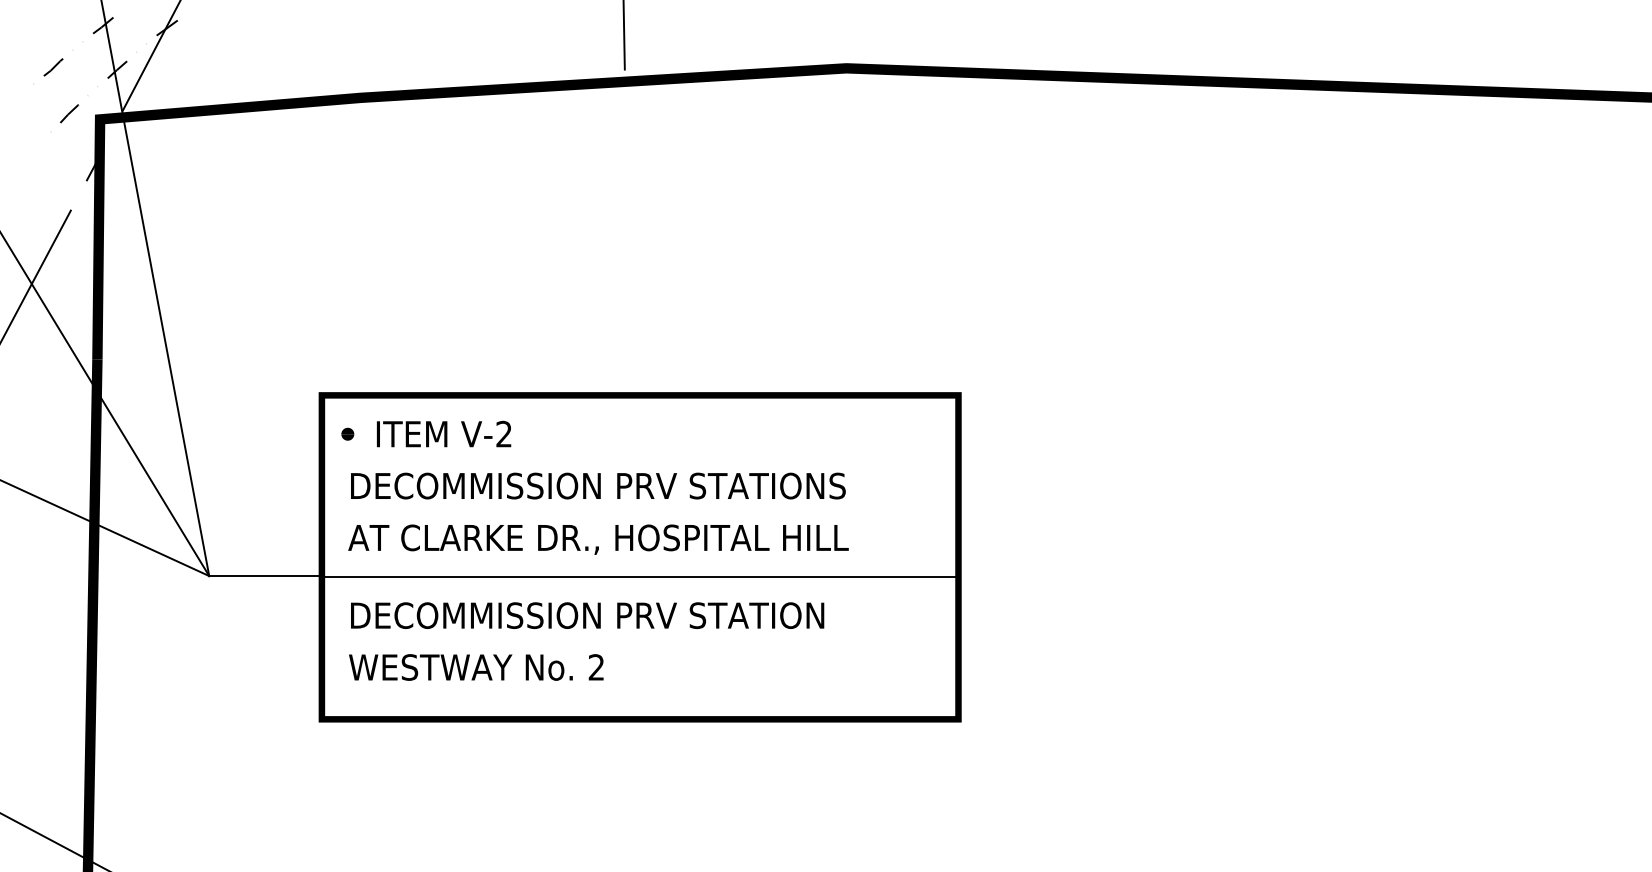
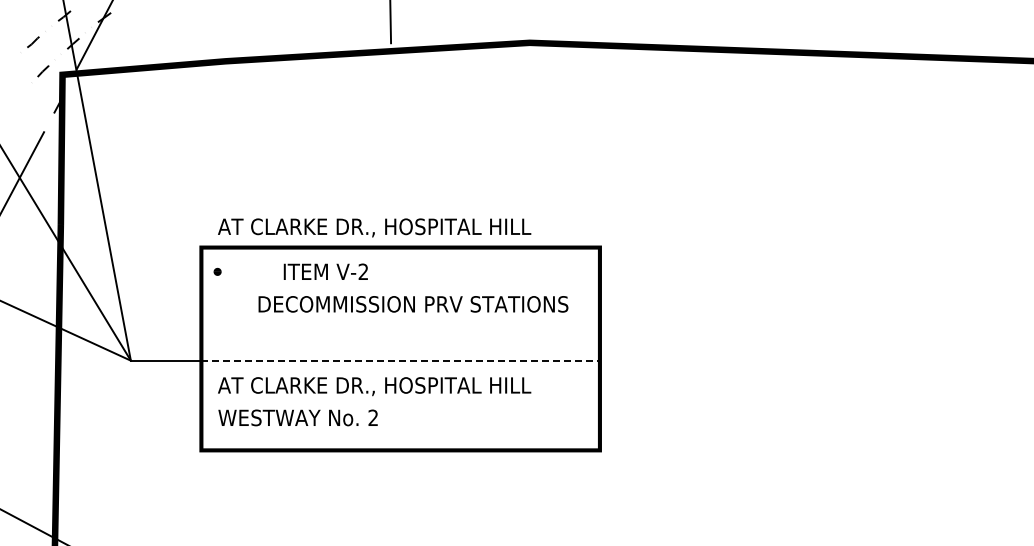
text: (443, 433) -> (325, 271), moved
text: (598, 486) -> (413, 304), moved
text: (598, 539) -> (374, 227), moved
line: (639, 577) -> (400, 361), solid -> dashed
text: (598, 617) -> (374, 386), DECOMMISSION PRV STATION -> AT CLARKE DR., HOSPITAL HILL

